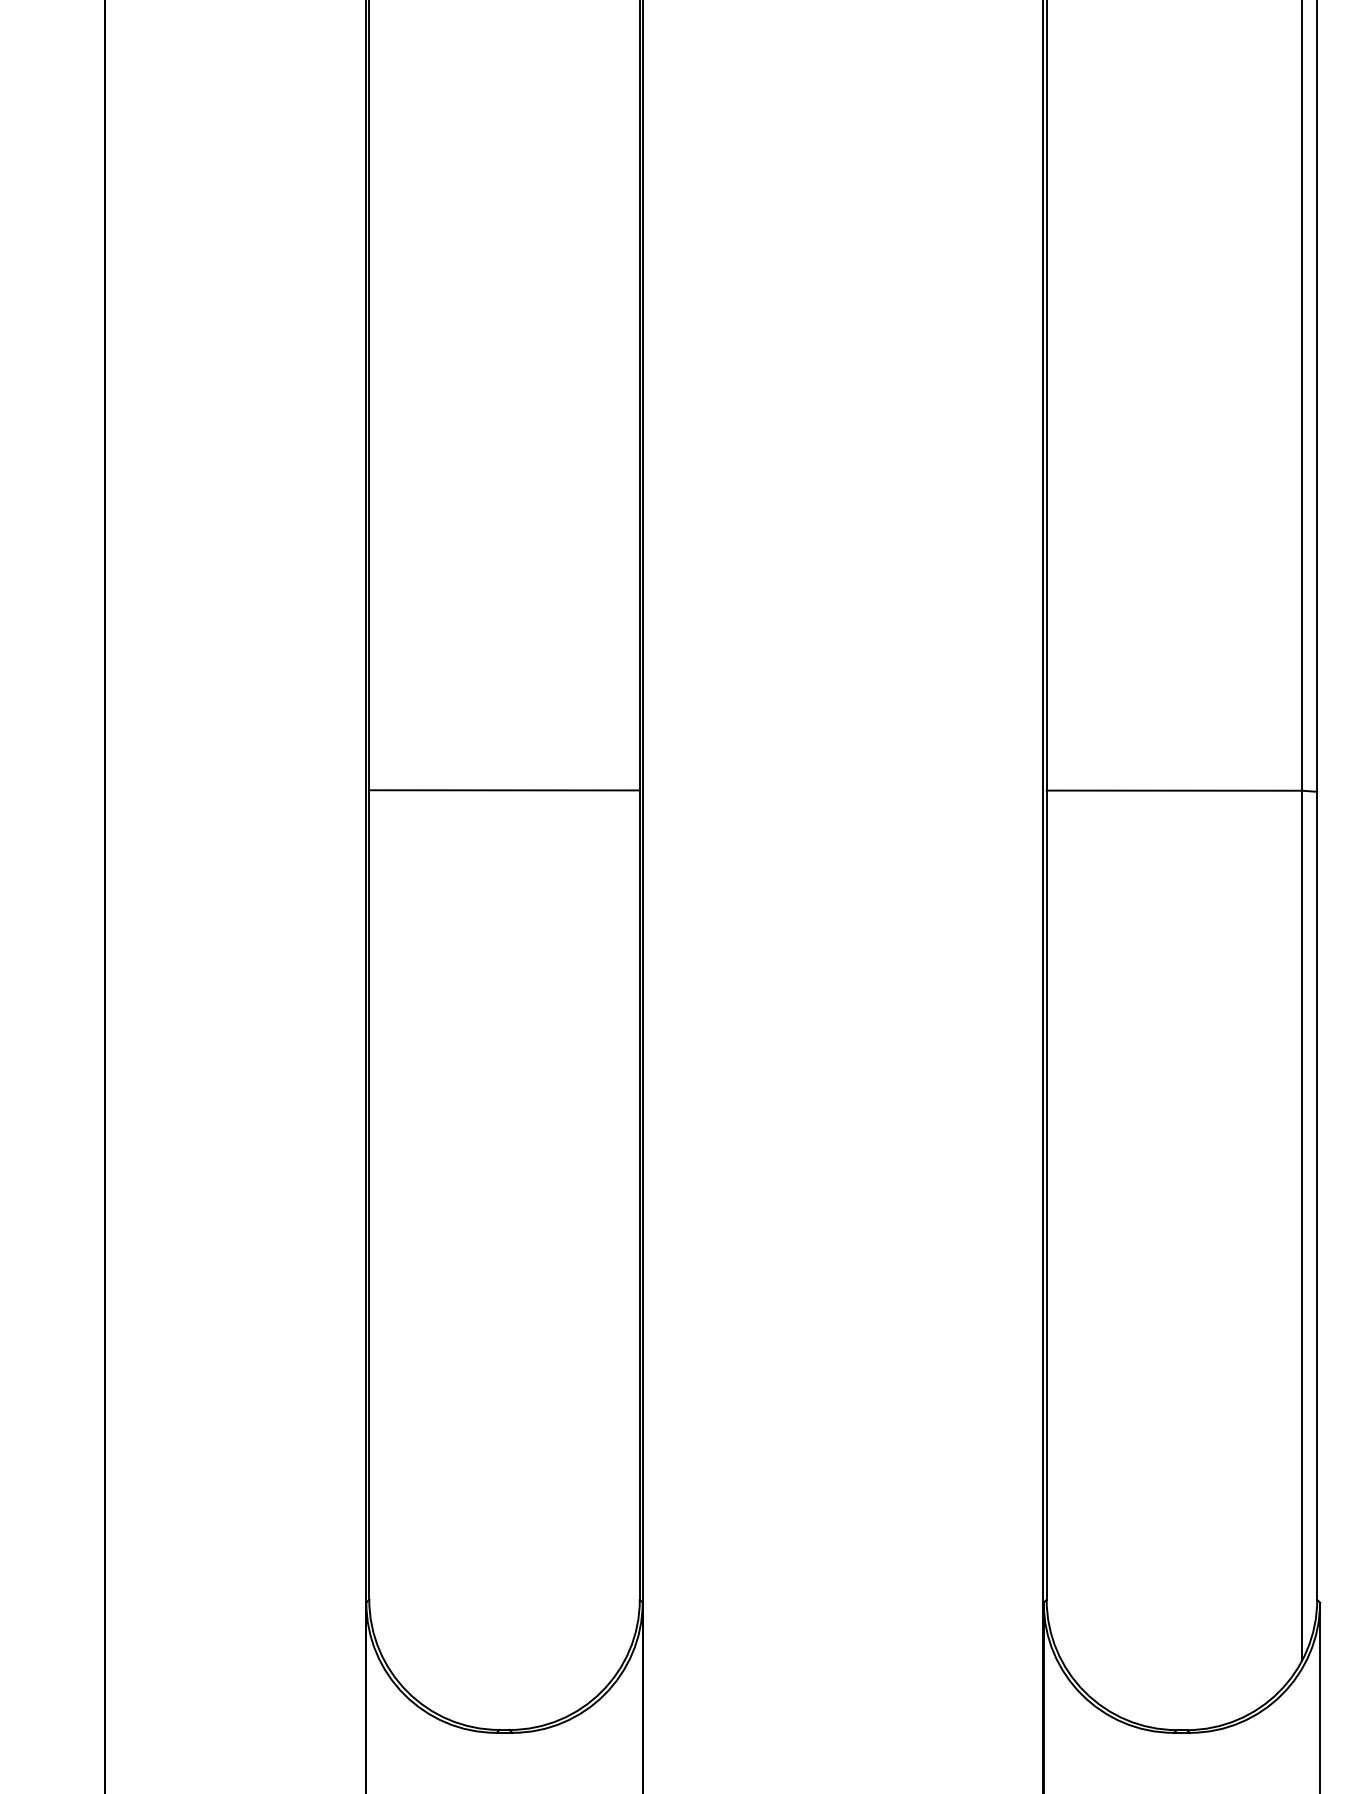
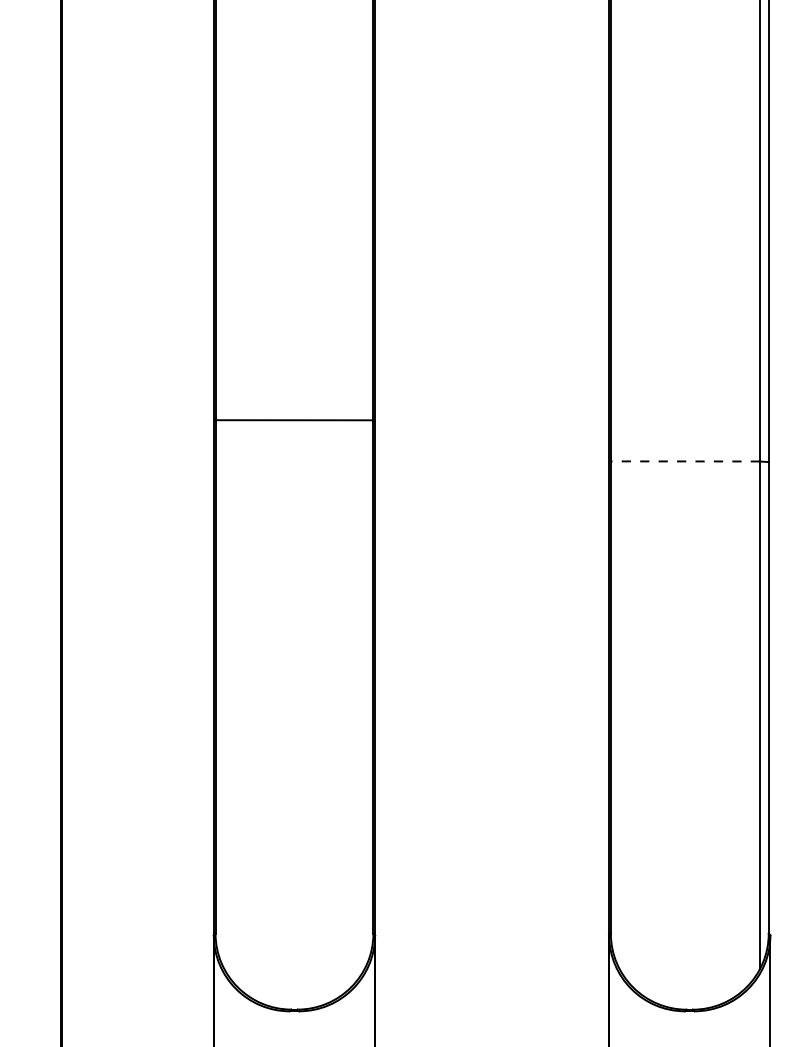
line: (504, 790) -> (294, 420), moved
line: (1174, 790) -> (685, 461), solid -> dashed

